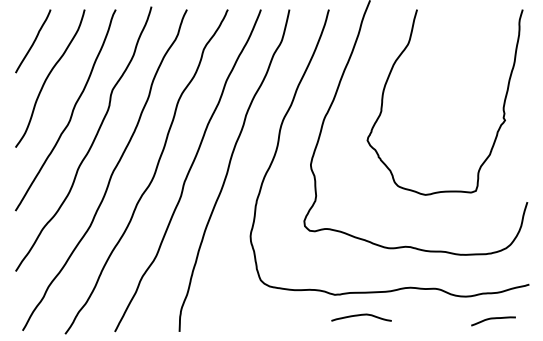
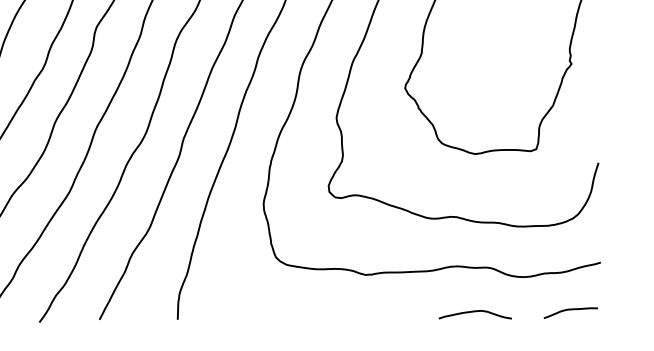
curve: (361, 315) -> (475, 312), moved
curve: (493, 319) -> (570, 310), moved

